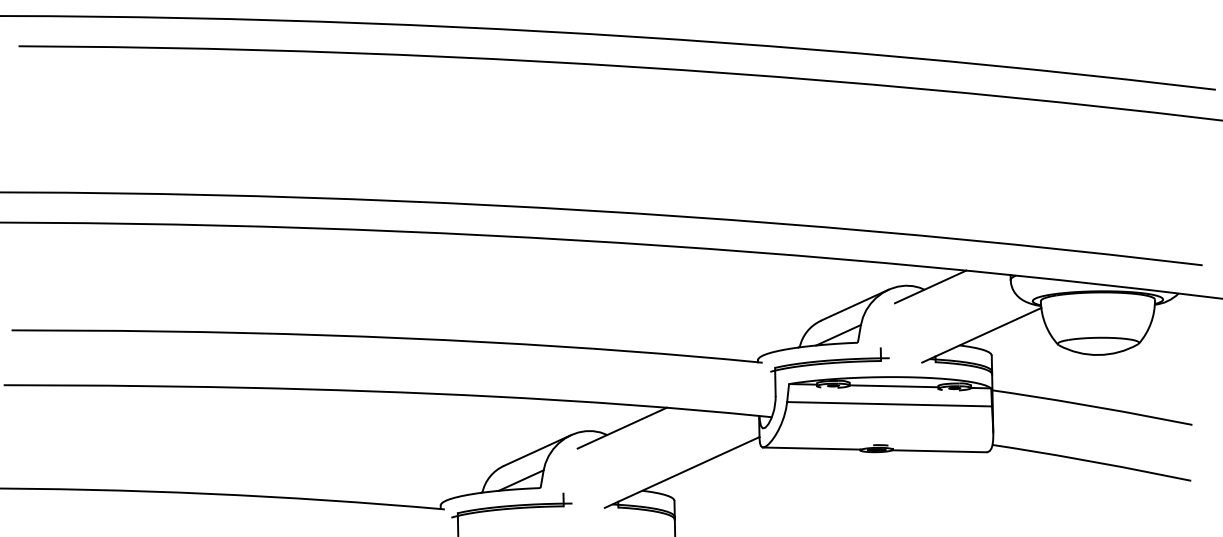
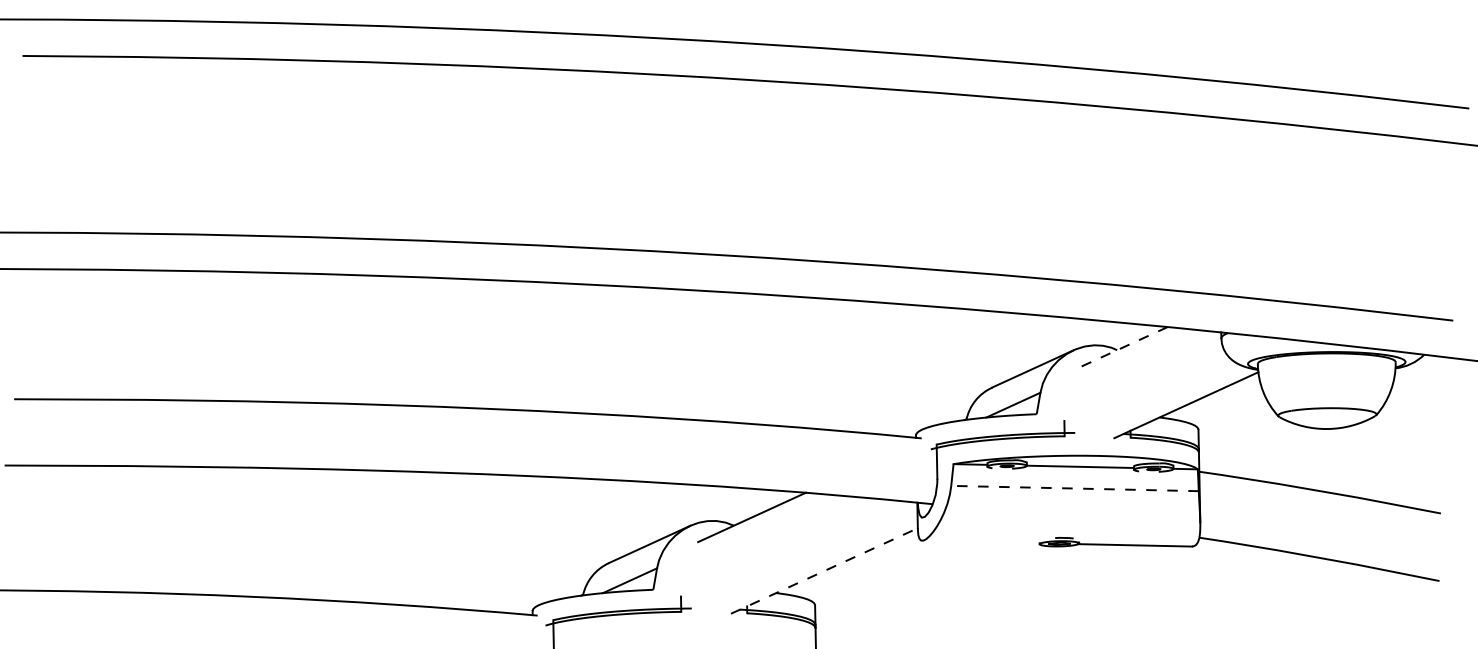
line: (930, 287) -> (1124, 347), solid -> dashed
line: (889, 404) -> (1075, 488), solid -> dashed
line: (811, 448) -> (980, 541), removed
line: (682, 472) -> (824, 570), solid -> dashed

